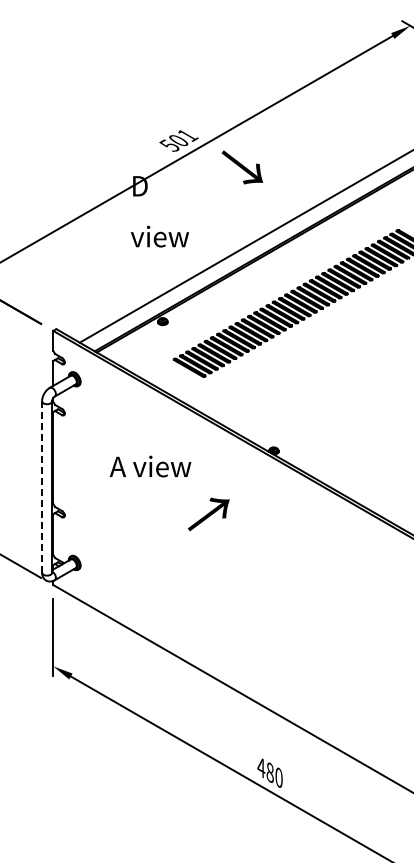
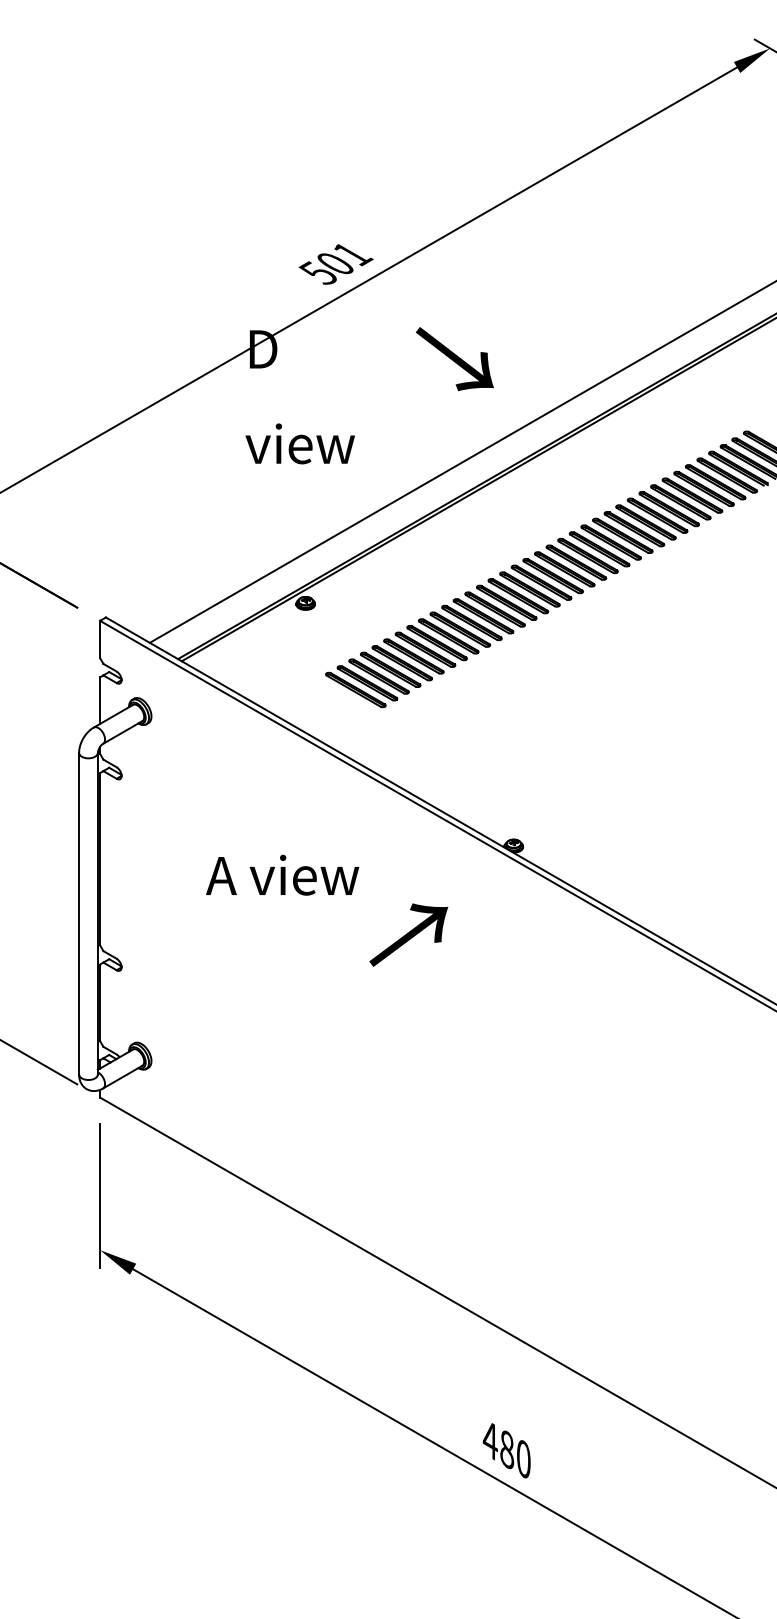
text: (242, 167) -> (455, 359), moved
line: (42, 487) -> (79, 914), dashed -> solid
text: (208, 514) -> (408, 935), moved

